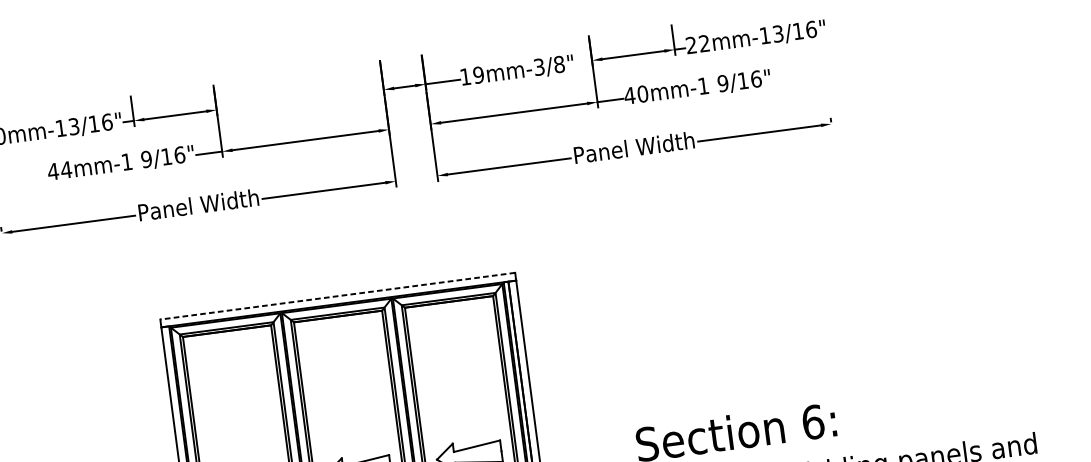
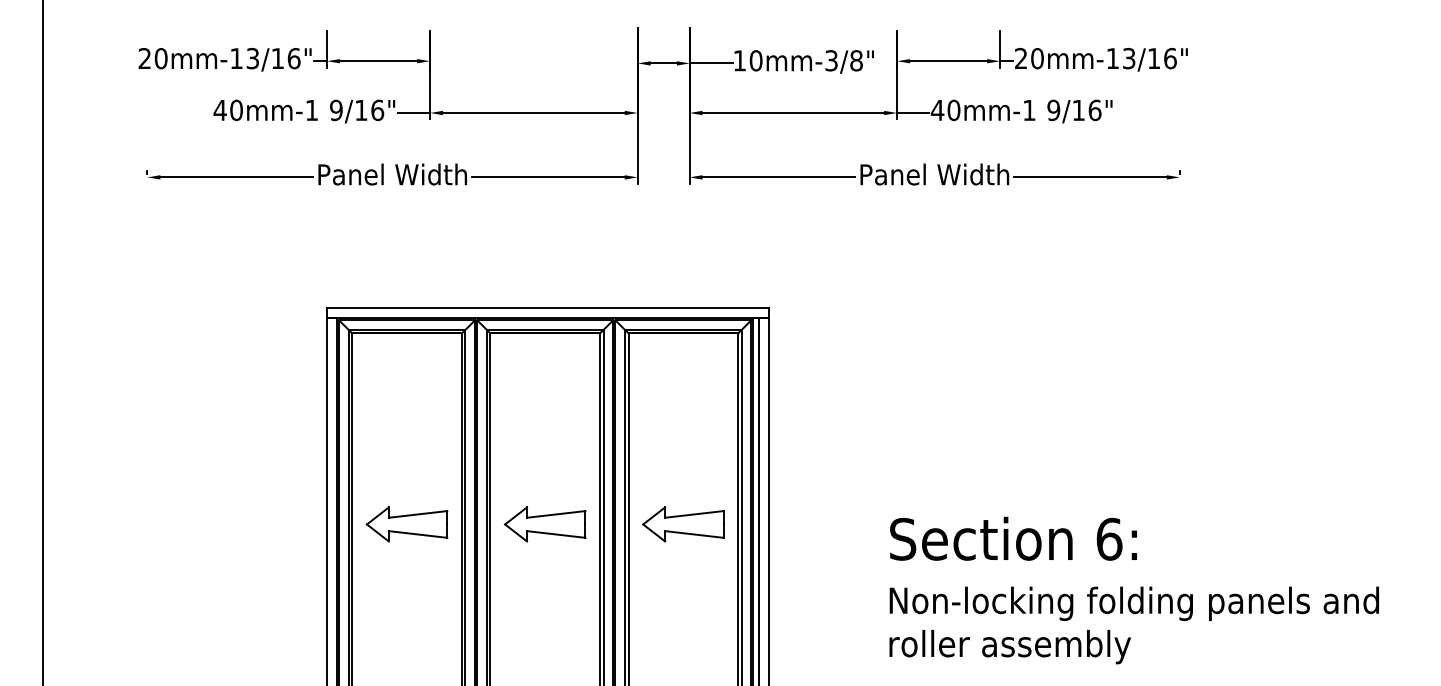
text: (704, 43) -> (1037, 58), 22mm-13/16" -> 20mm-13/16"
text: (478, 74) -> (755, 60), 19mm-3/8" -> 10mm-3/8"
text: (66, 170) -> (236, 110), 44mm-1 -> 40mm-1
line: (338, 296) -> (548, 308), dashed -> solid

